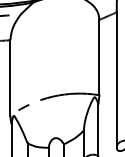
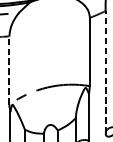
line: (10, 77) -> (9, 70), solid -> dashed
line: (116, 79) -> (105, 71), solid -> dashed

